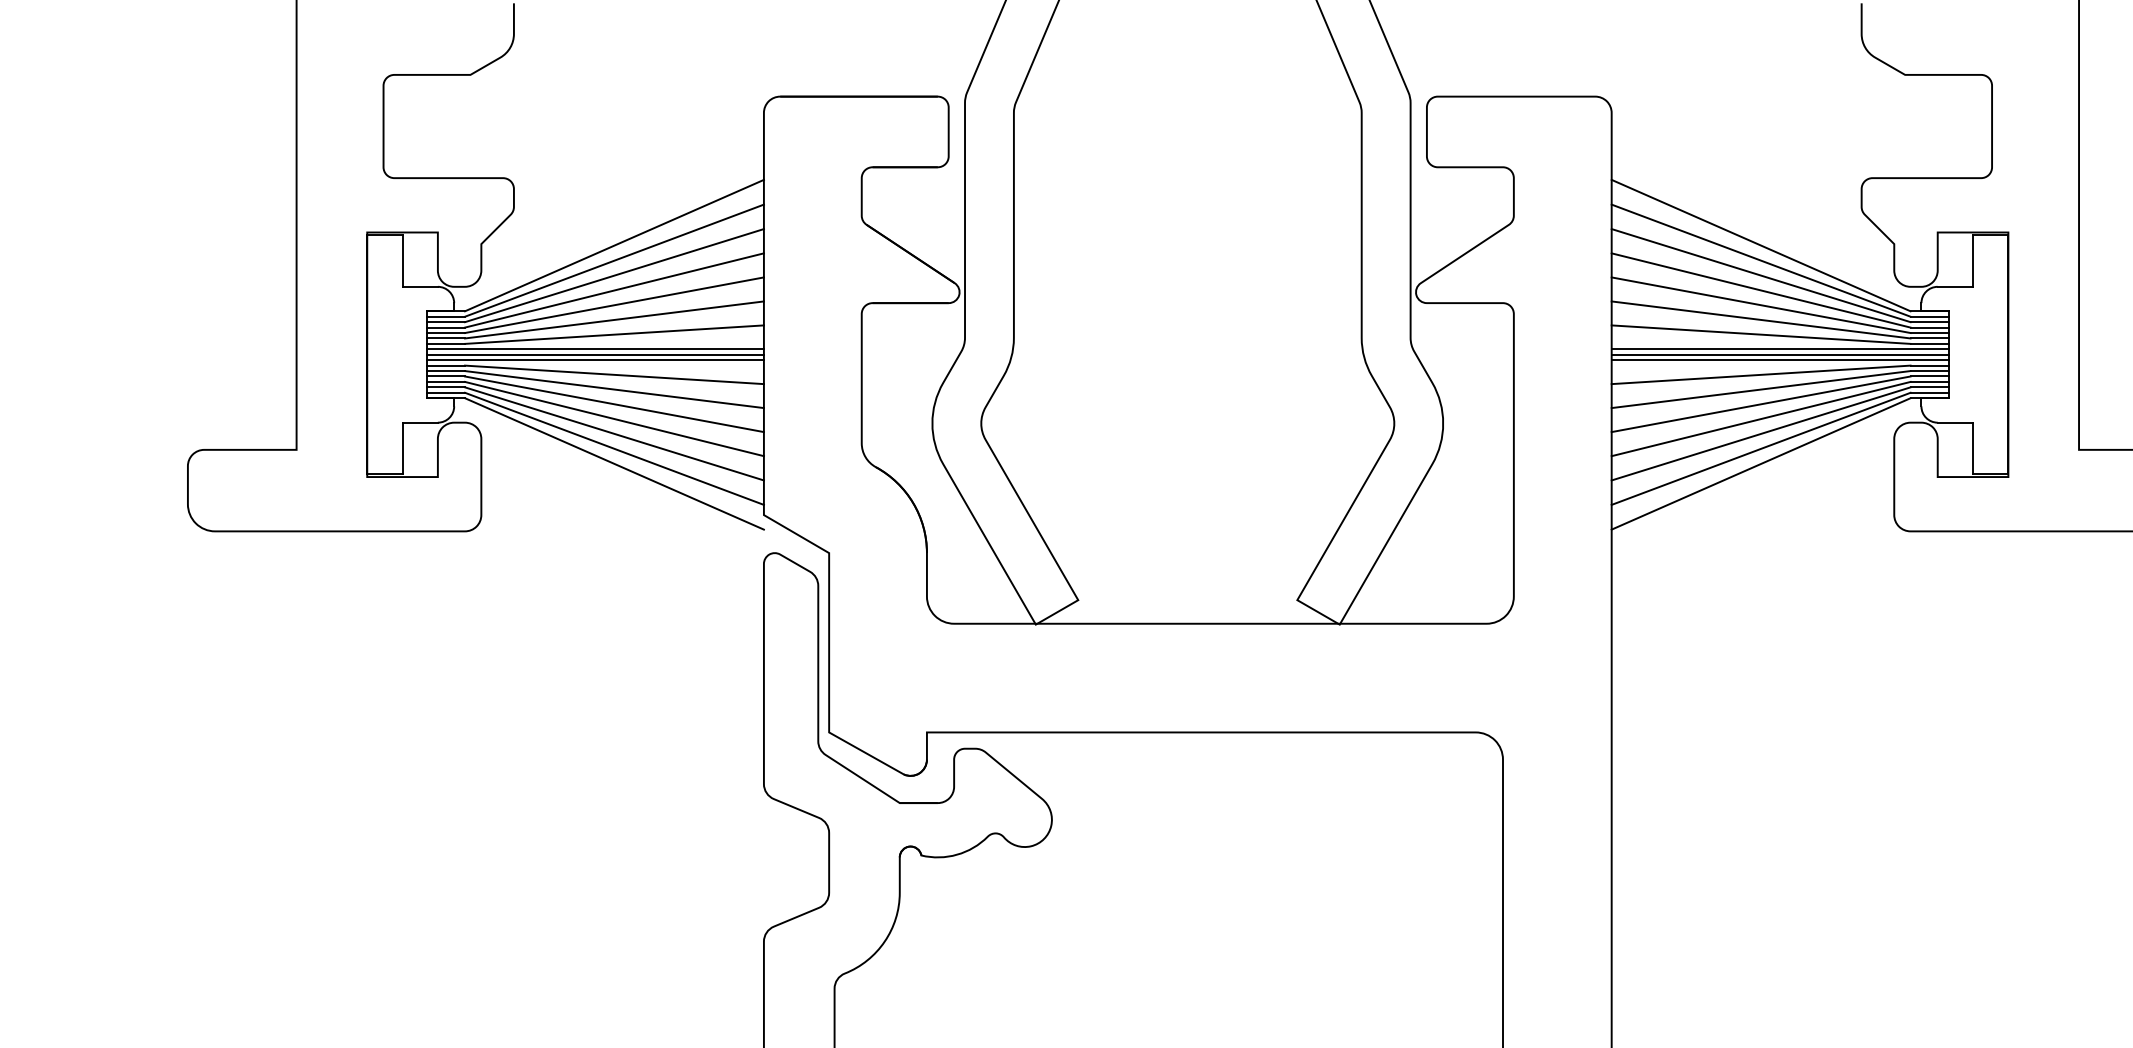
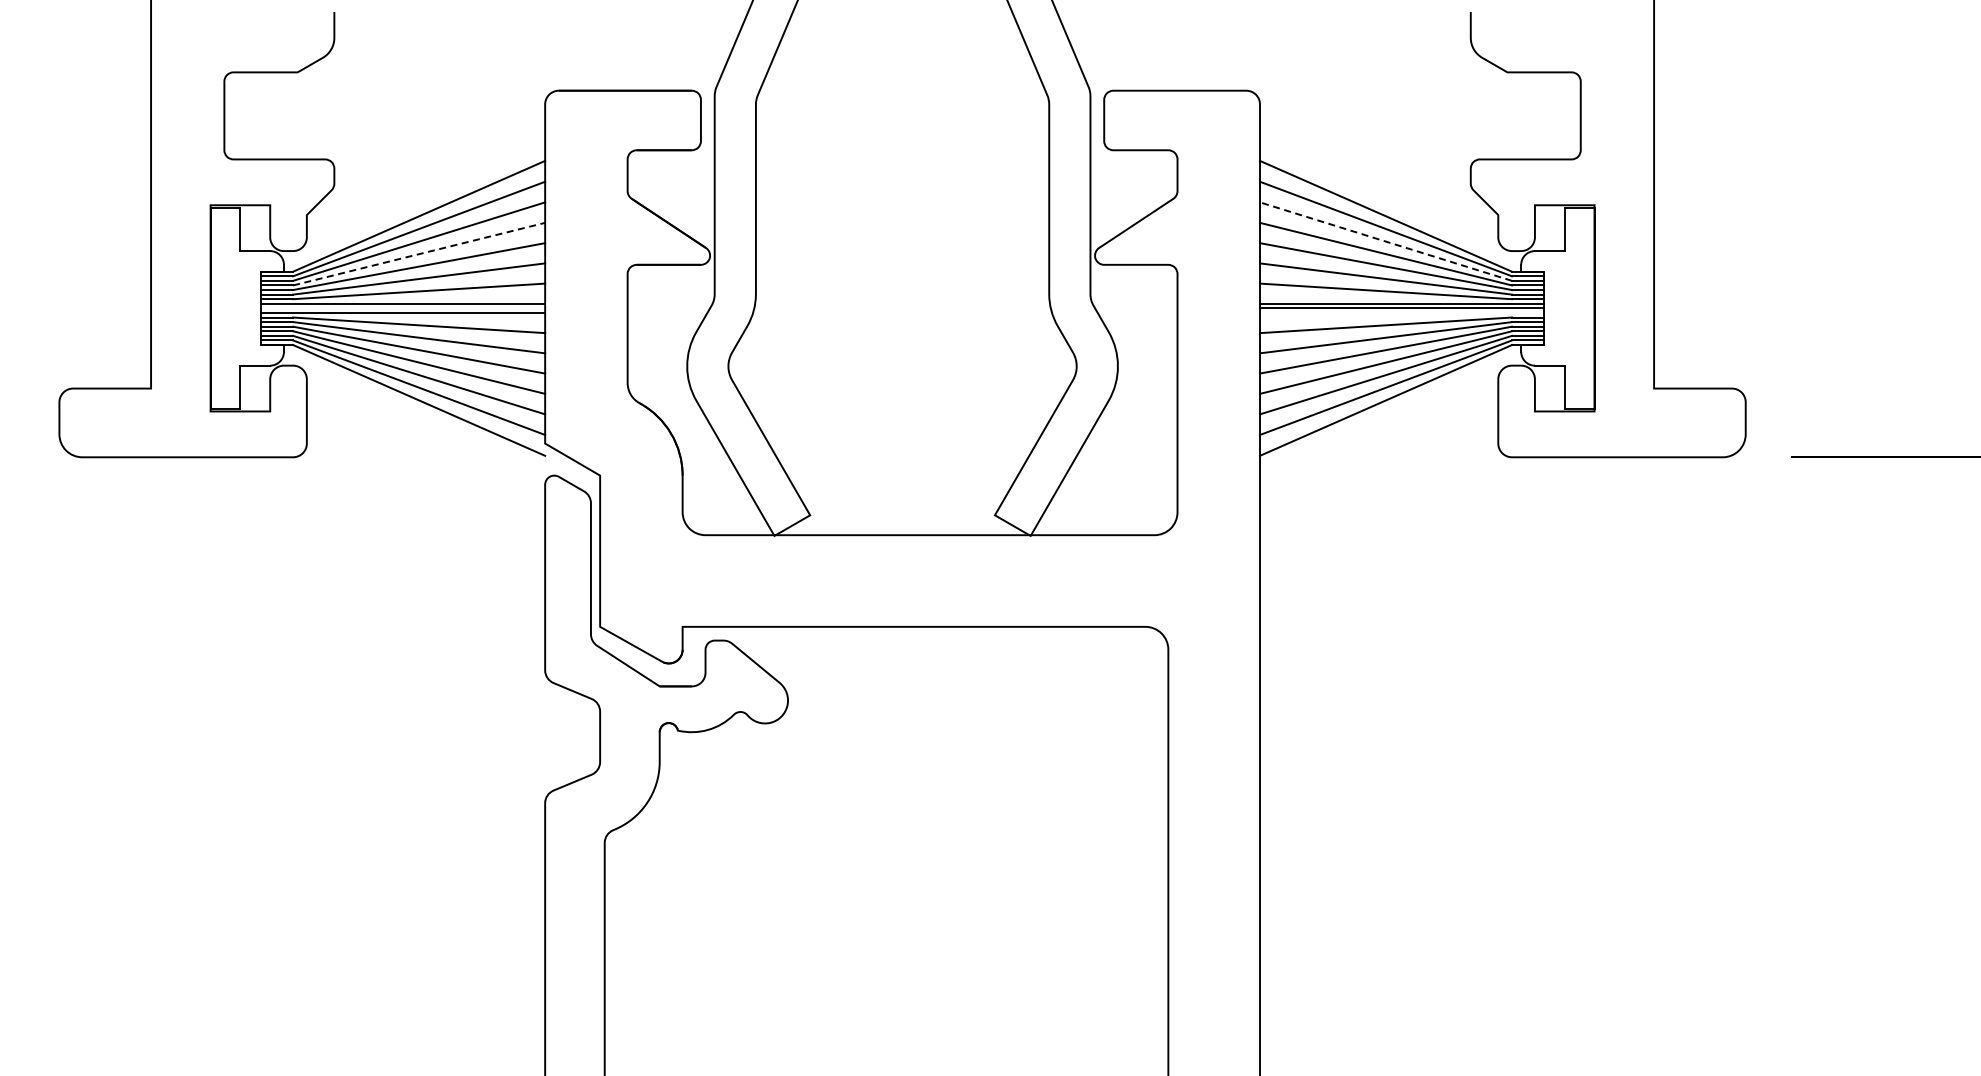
line: (1761, 275) -> (1386, 241), solid -> dashed
line: (614, 290) -> (419, 254), solid -> dashed
line: (595, 354) -> (403, 308), removed
line: (1780, 359) -> (1402, 312), removed

